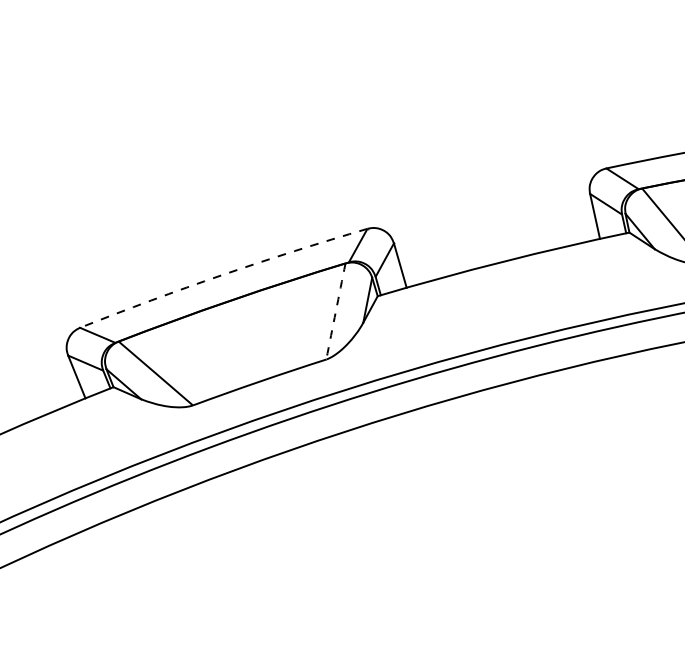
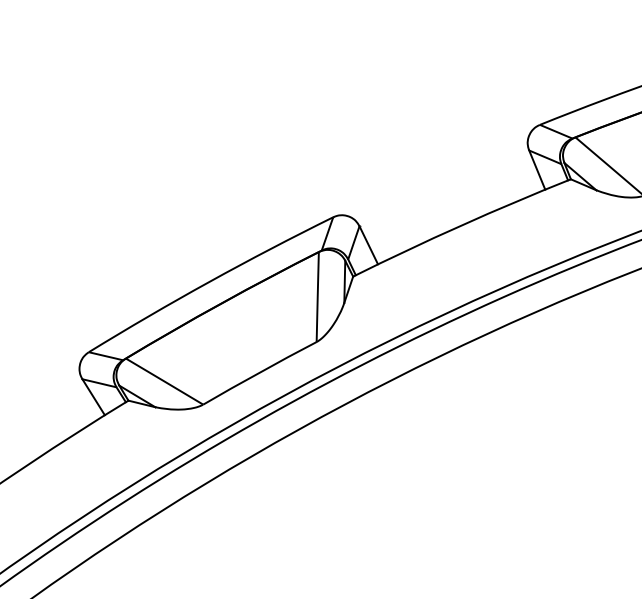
arc: (222, 274) -> (209, 281), dashed -> solid
arc: (335, 310) -> (317, 296), dashed -> solid

